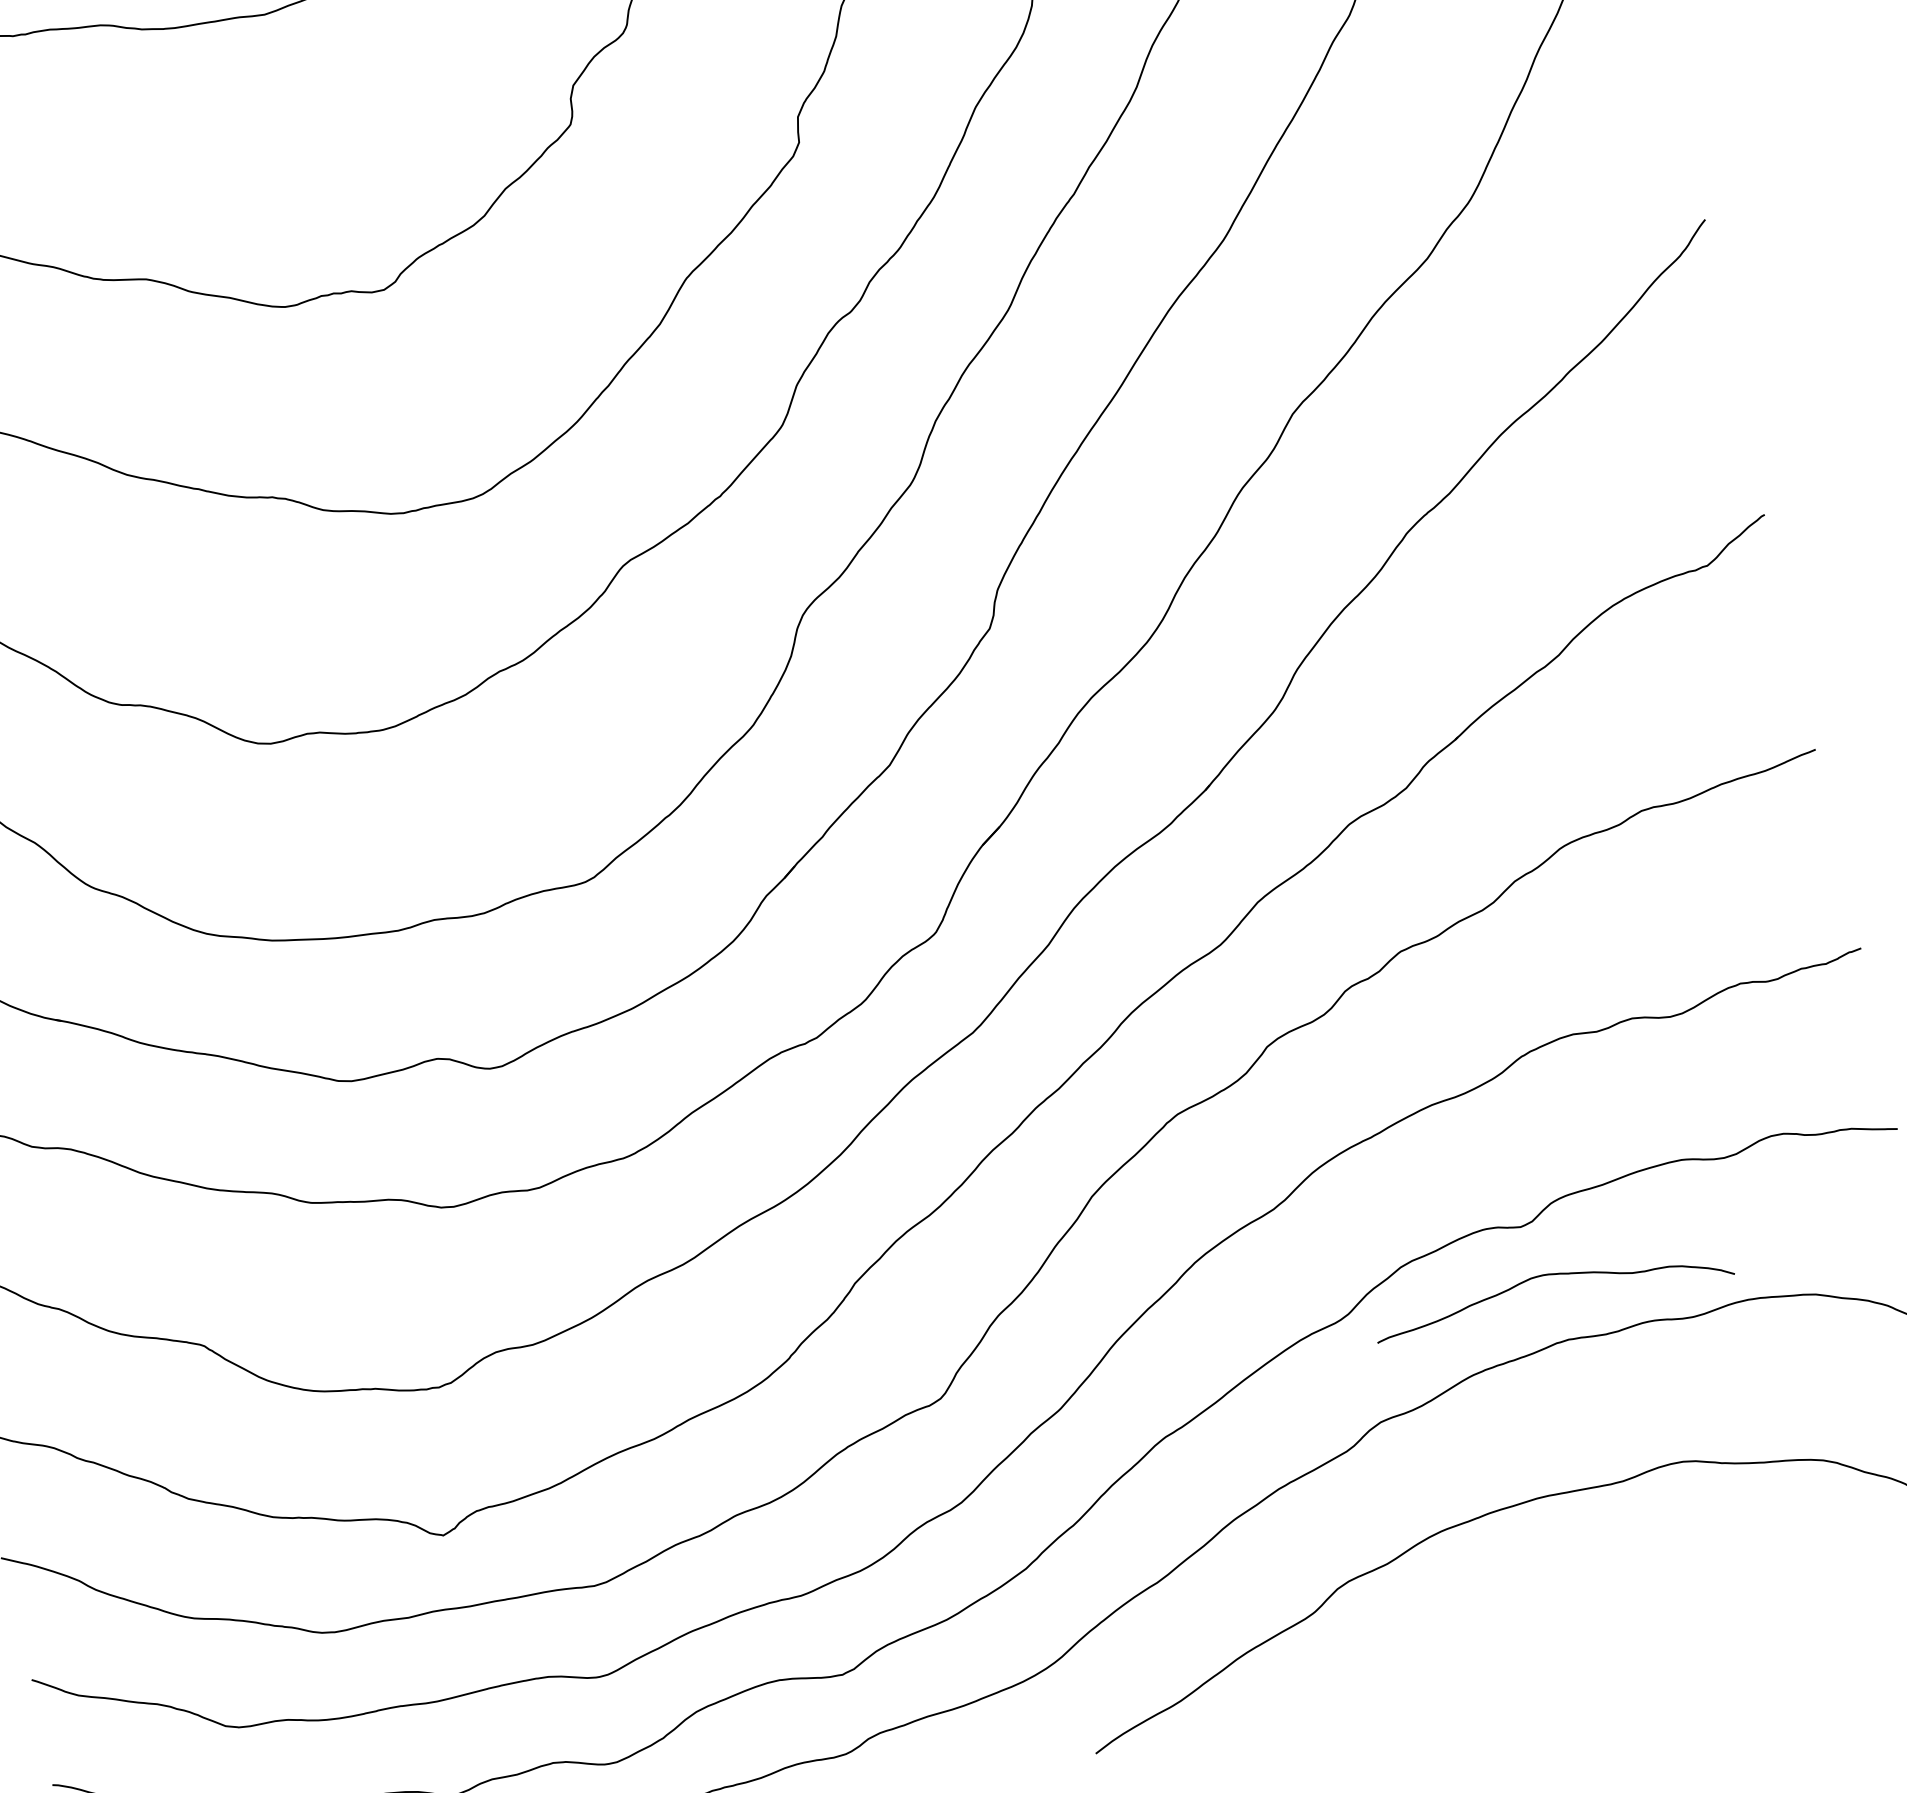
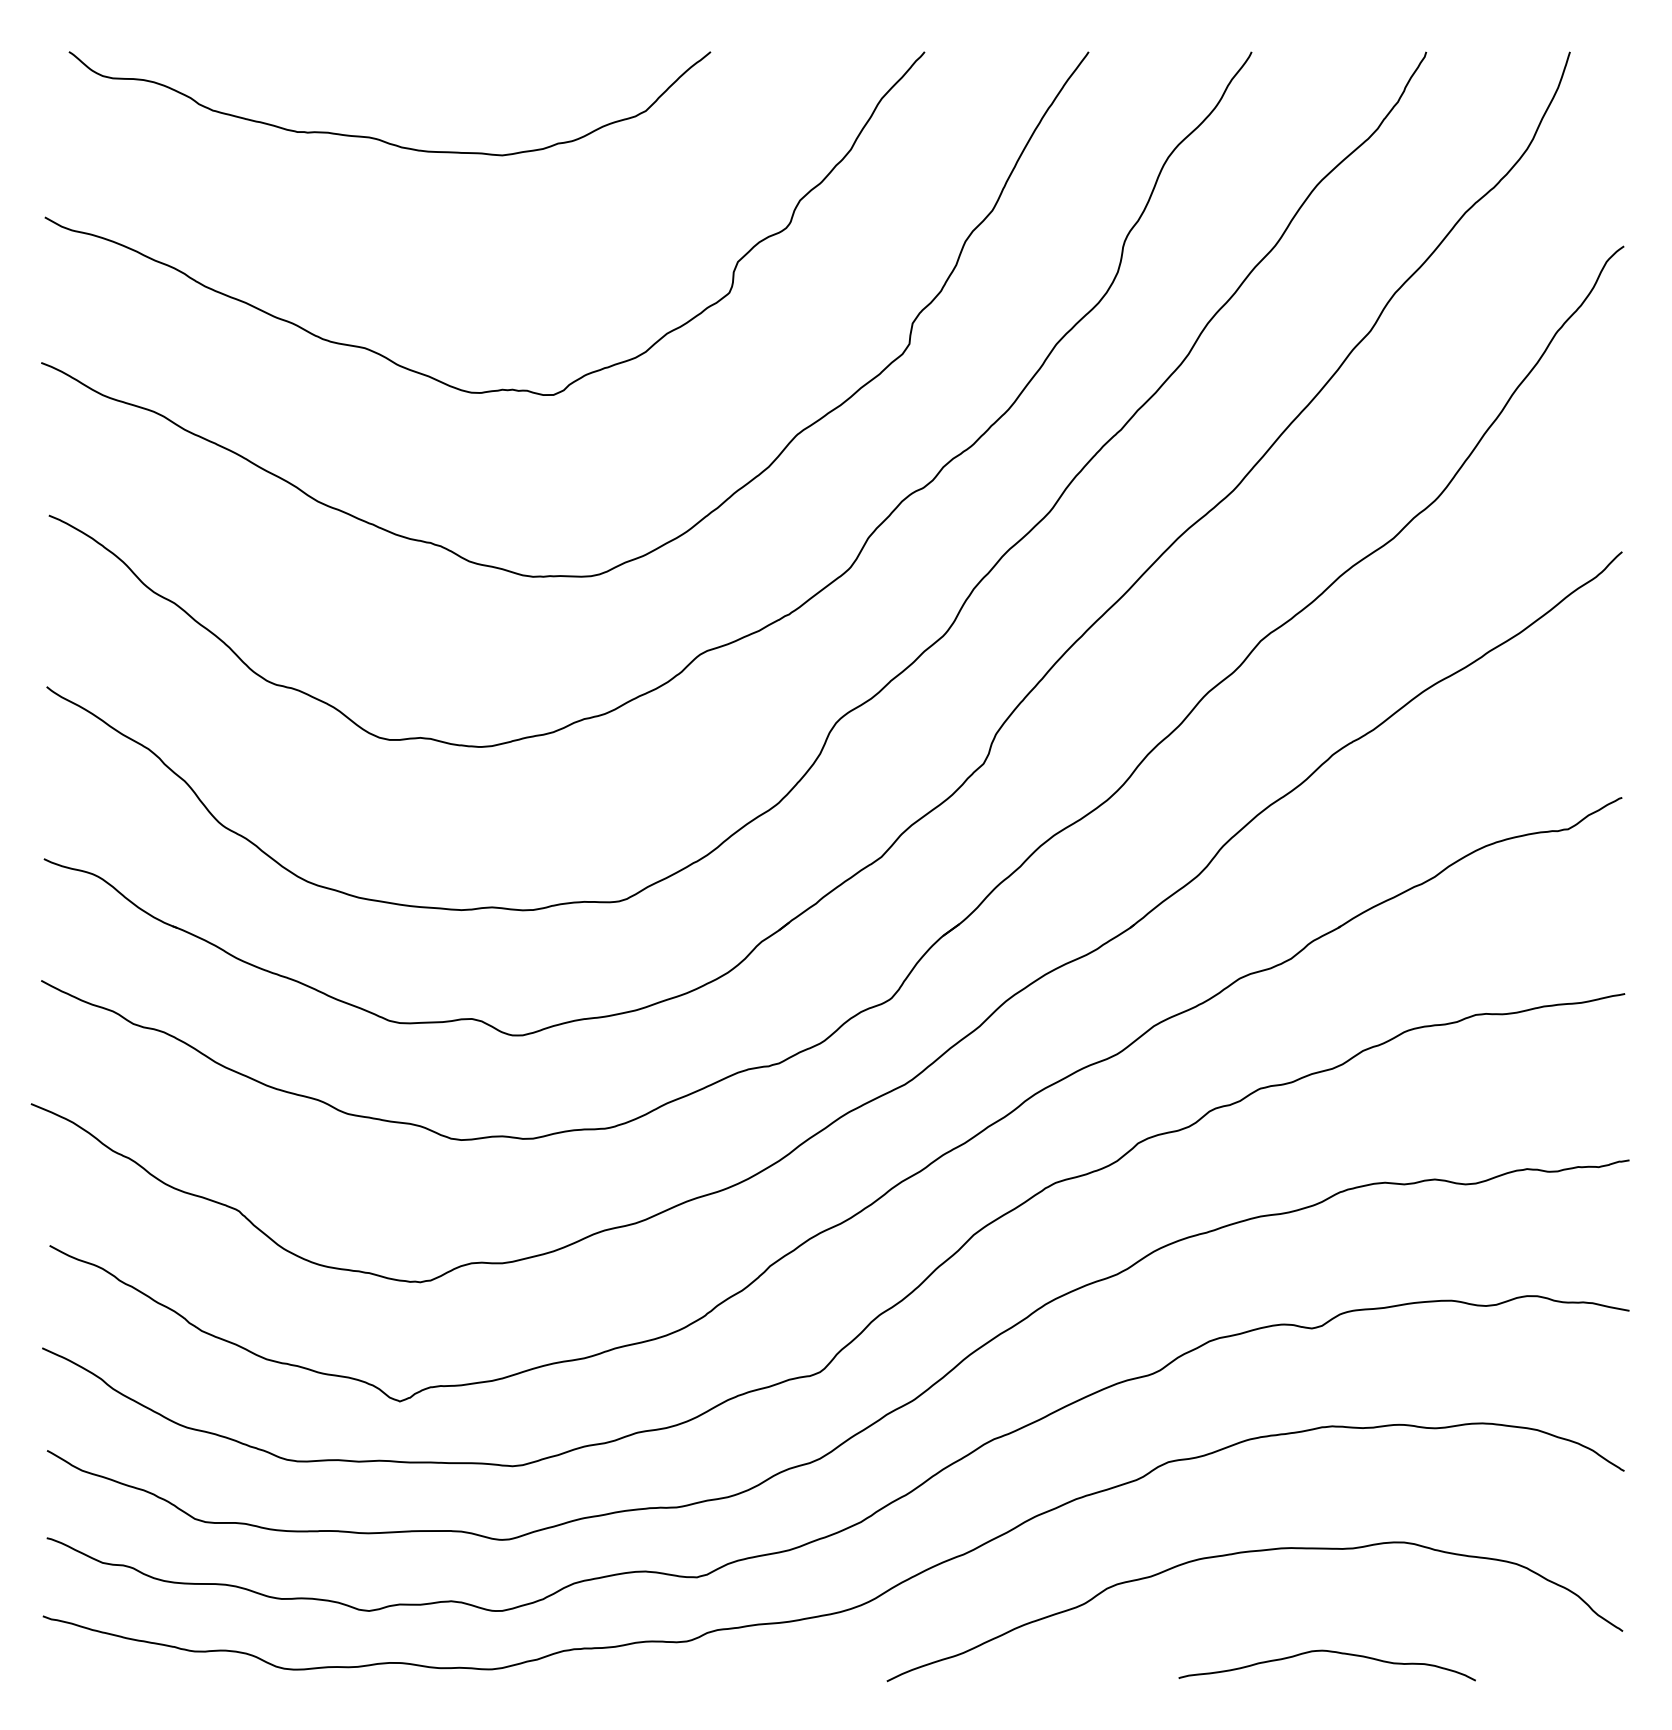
curve: (1551, 1275) -> (1328, 1652), moved

